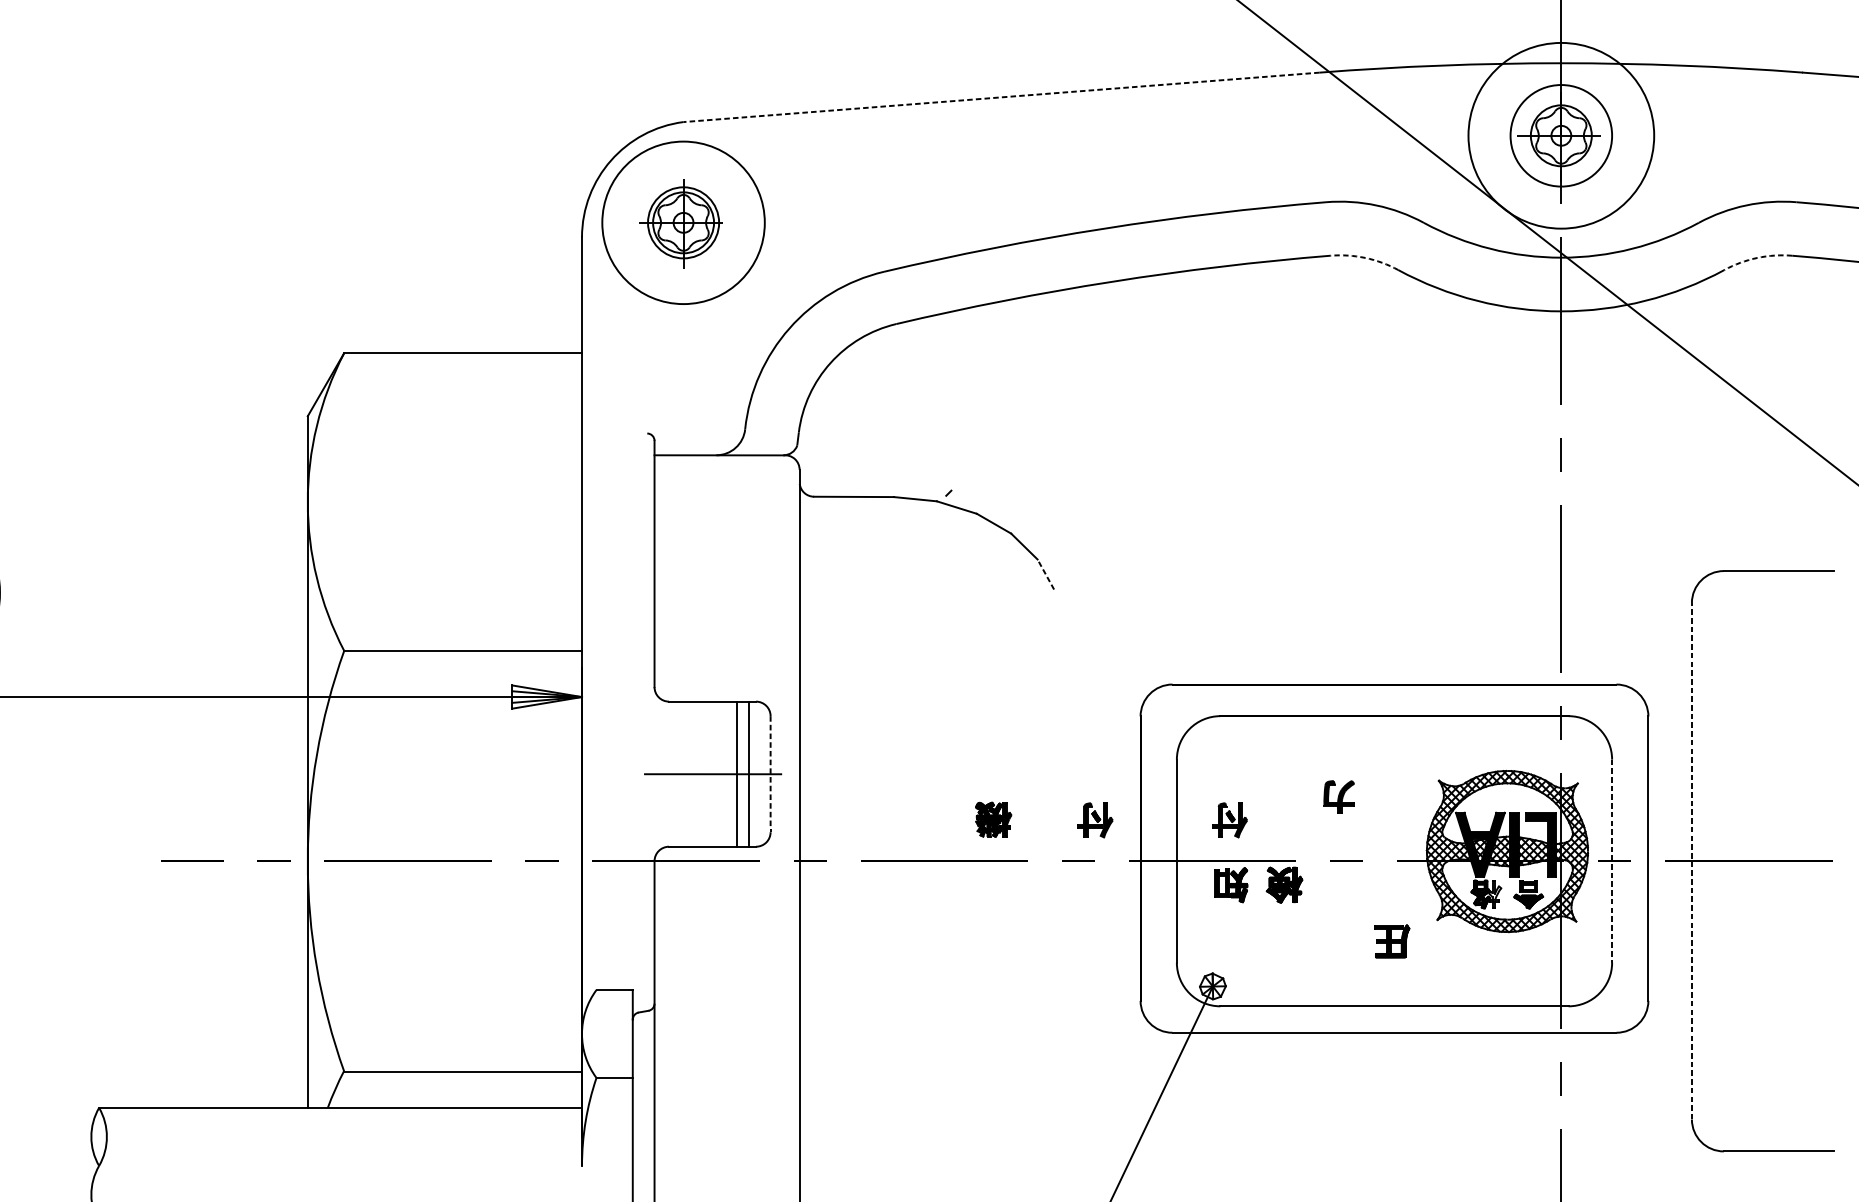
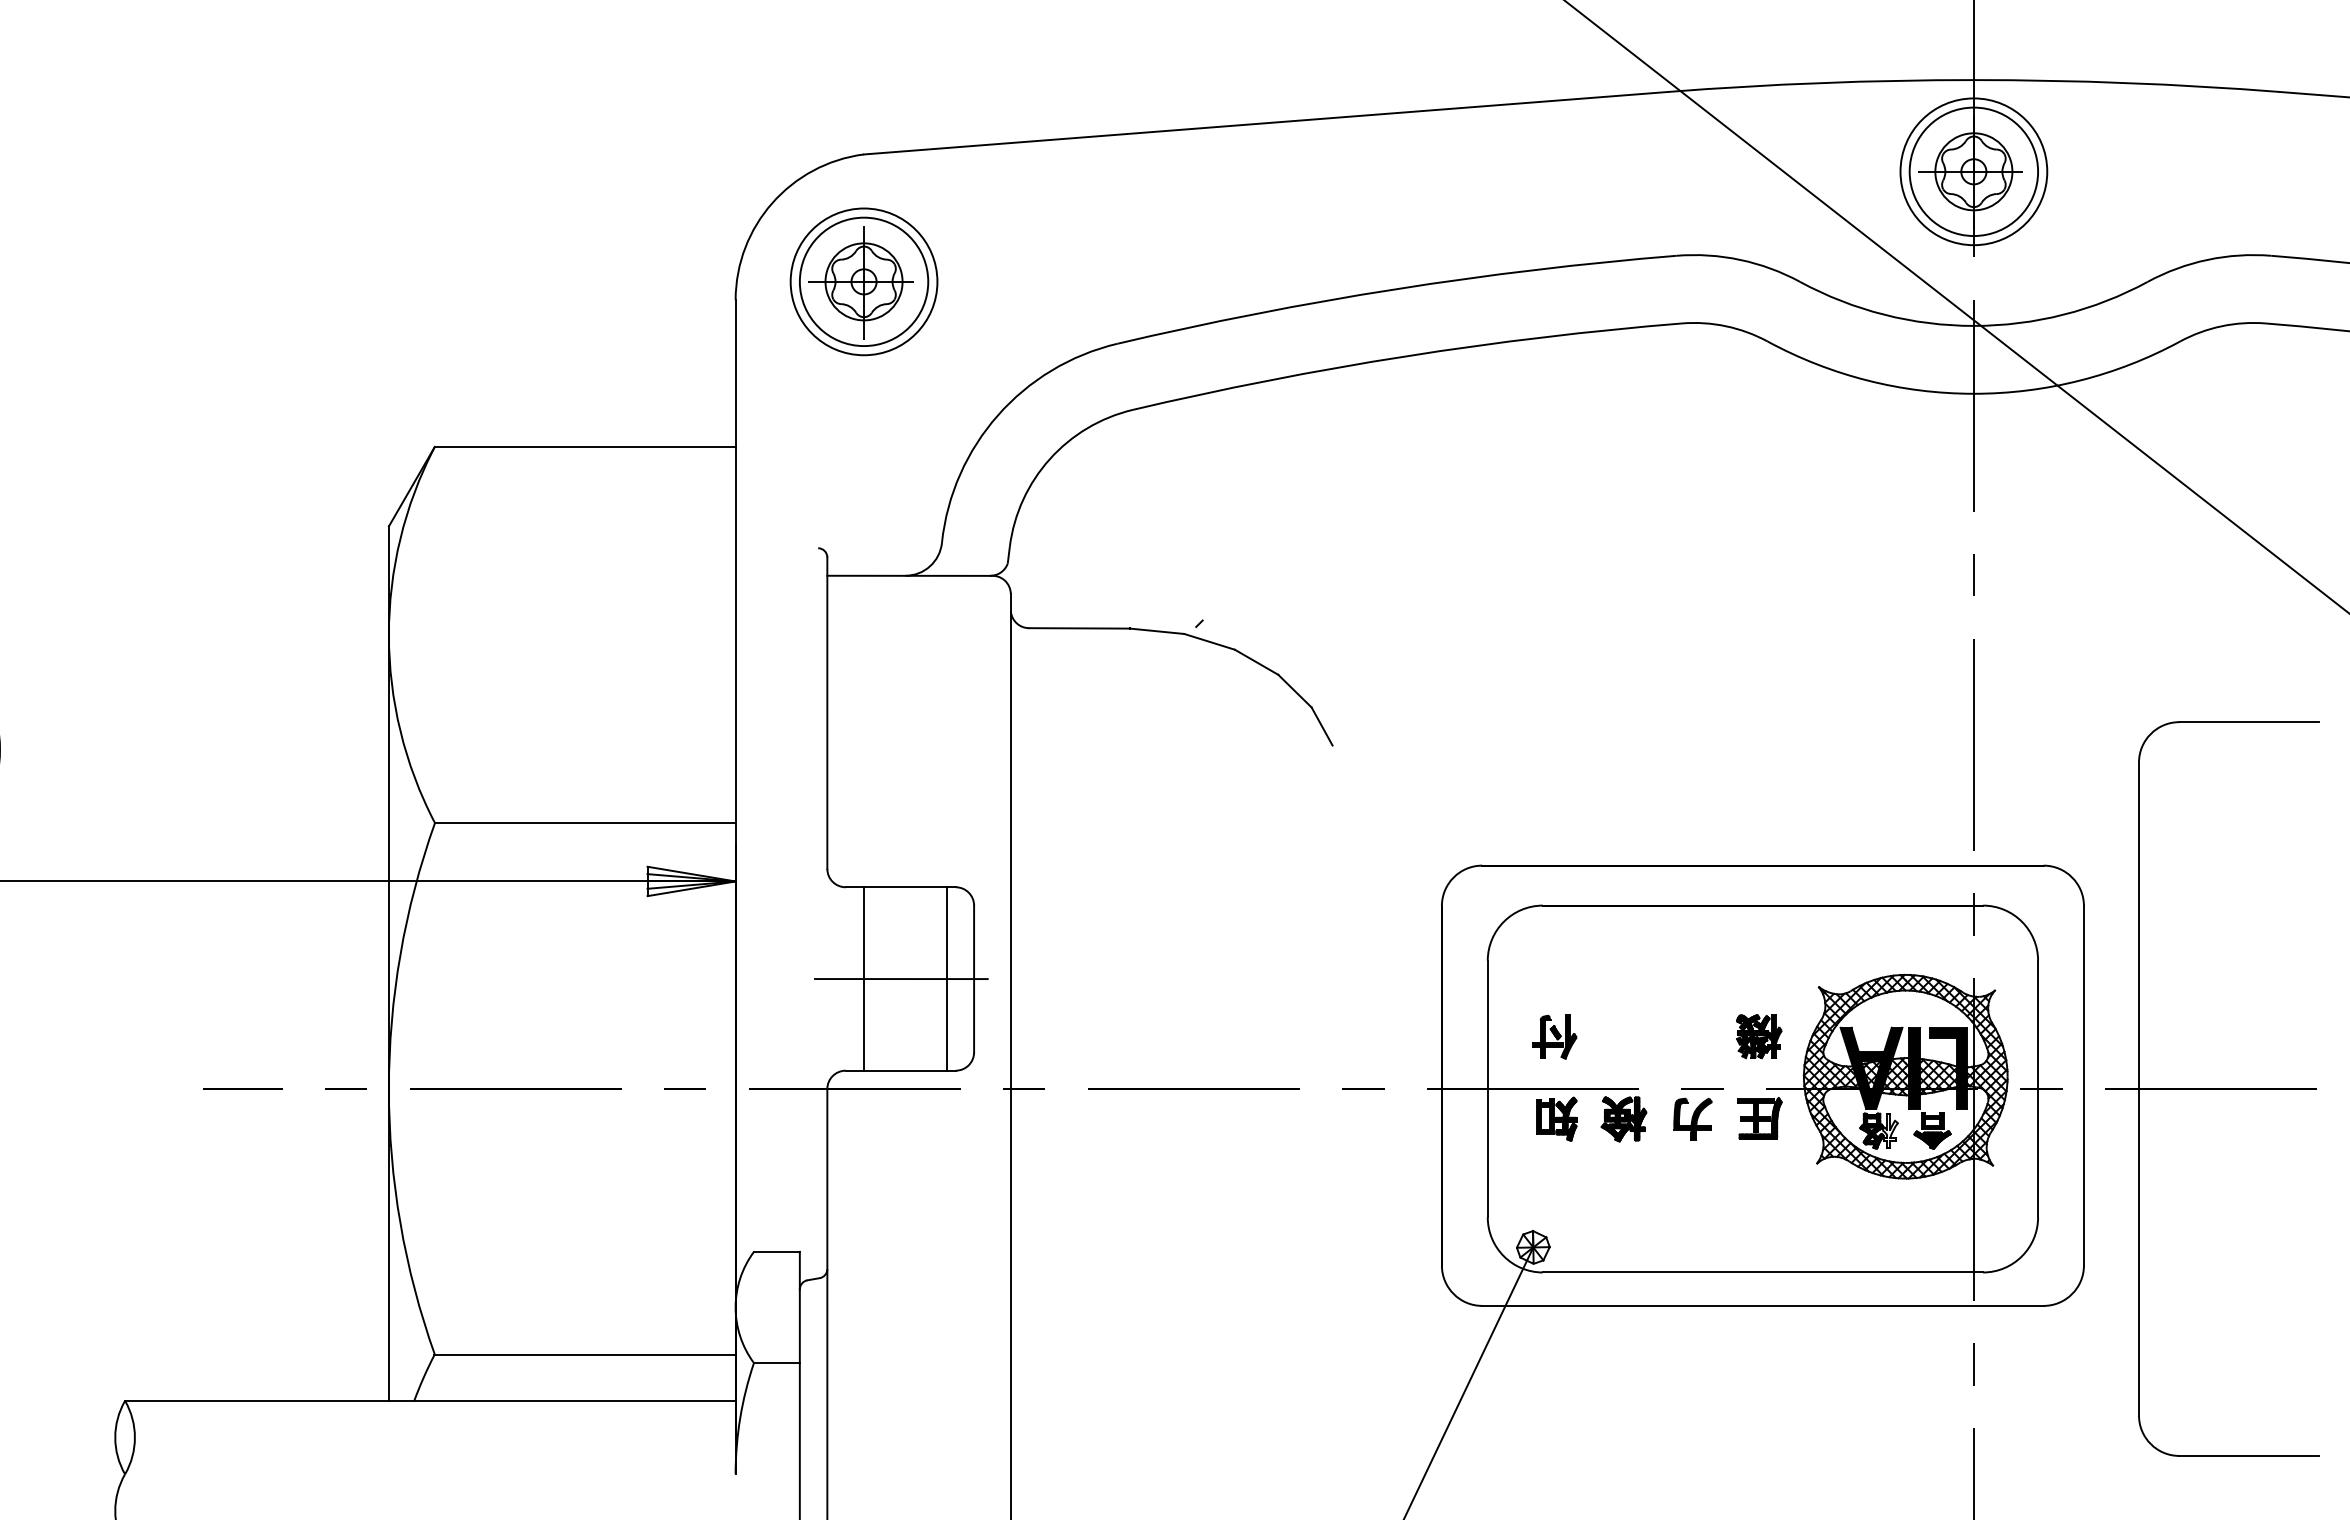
line: (1001, 97) -> (1265, 123), dashed -> solid
circle: (1561, 135) -> (1973, 171), size x0.62
circle: (683, 222) -> (863, 281), size x0.71
circle: (683, 222) -> (863, 281), size x1.43
arc: (1365, 258) -> (1726, 326), dashed -> solid
arc: (1757, 258) -> (2221, 326), dashed -> solid
line: (1046, 574) -> (1322, 726), dashed -> solid
line: (737, 773) -> (864, 978), moved
line: (770, 774) -> (974, 979), dashed -> solid
part: (1338, 796) -> (1692, 1118), moved
part: (993, 819) -> (1759, 1036), moved
part: (1095, 819) -> (1384, 1036), removed
line: (1612, 861) -> (2038, 1089), dashed -> solid
line: (1691, 861) -> (2138, 1089), dashed -> solid
part: (1391, 941) -> (1759, 1118), moved

